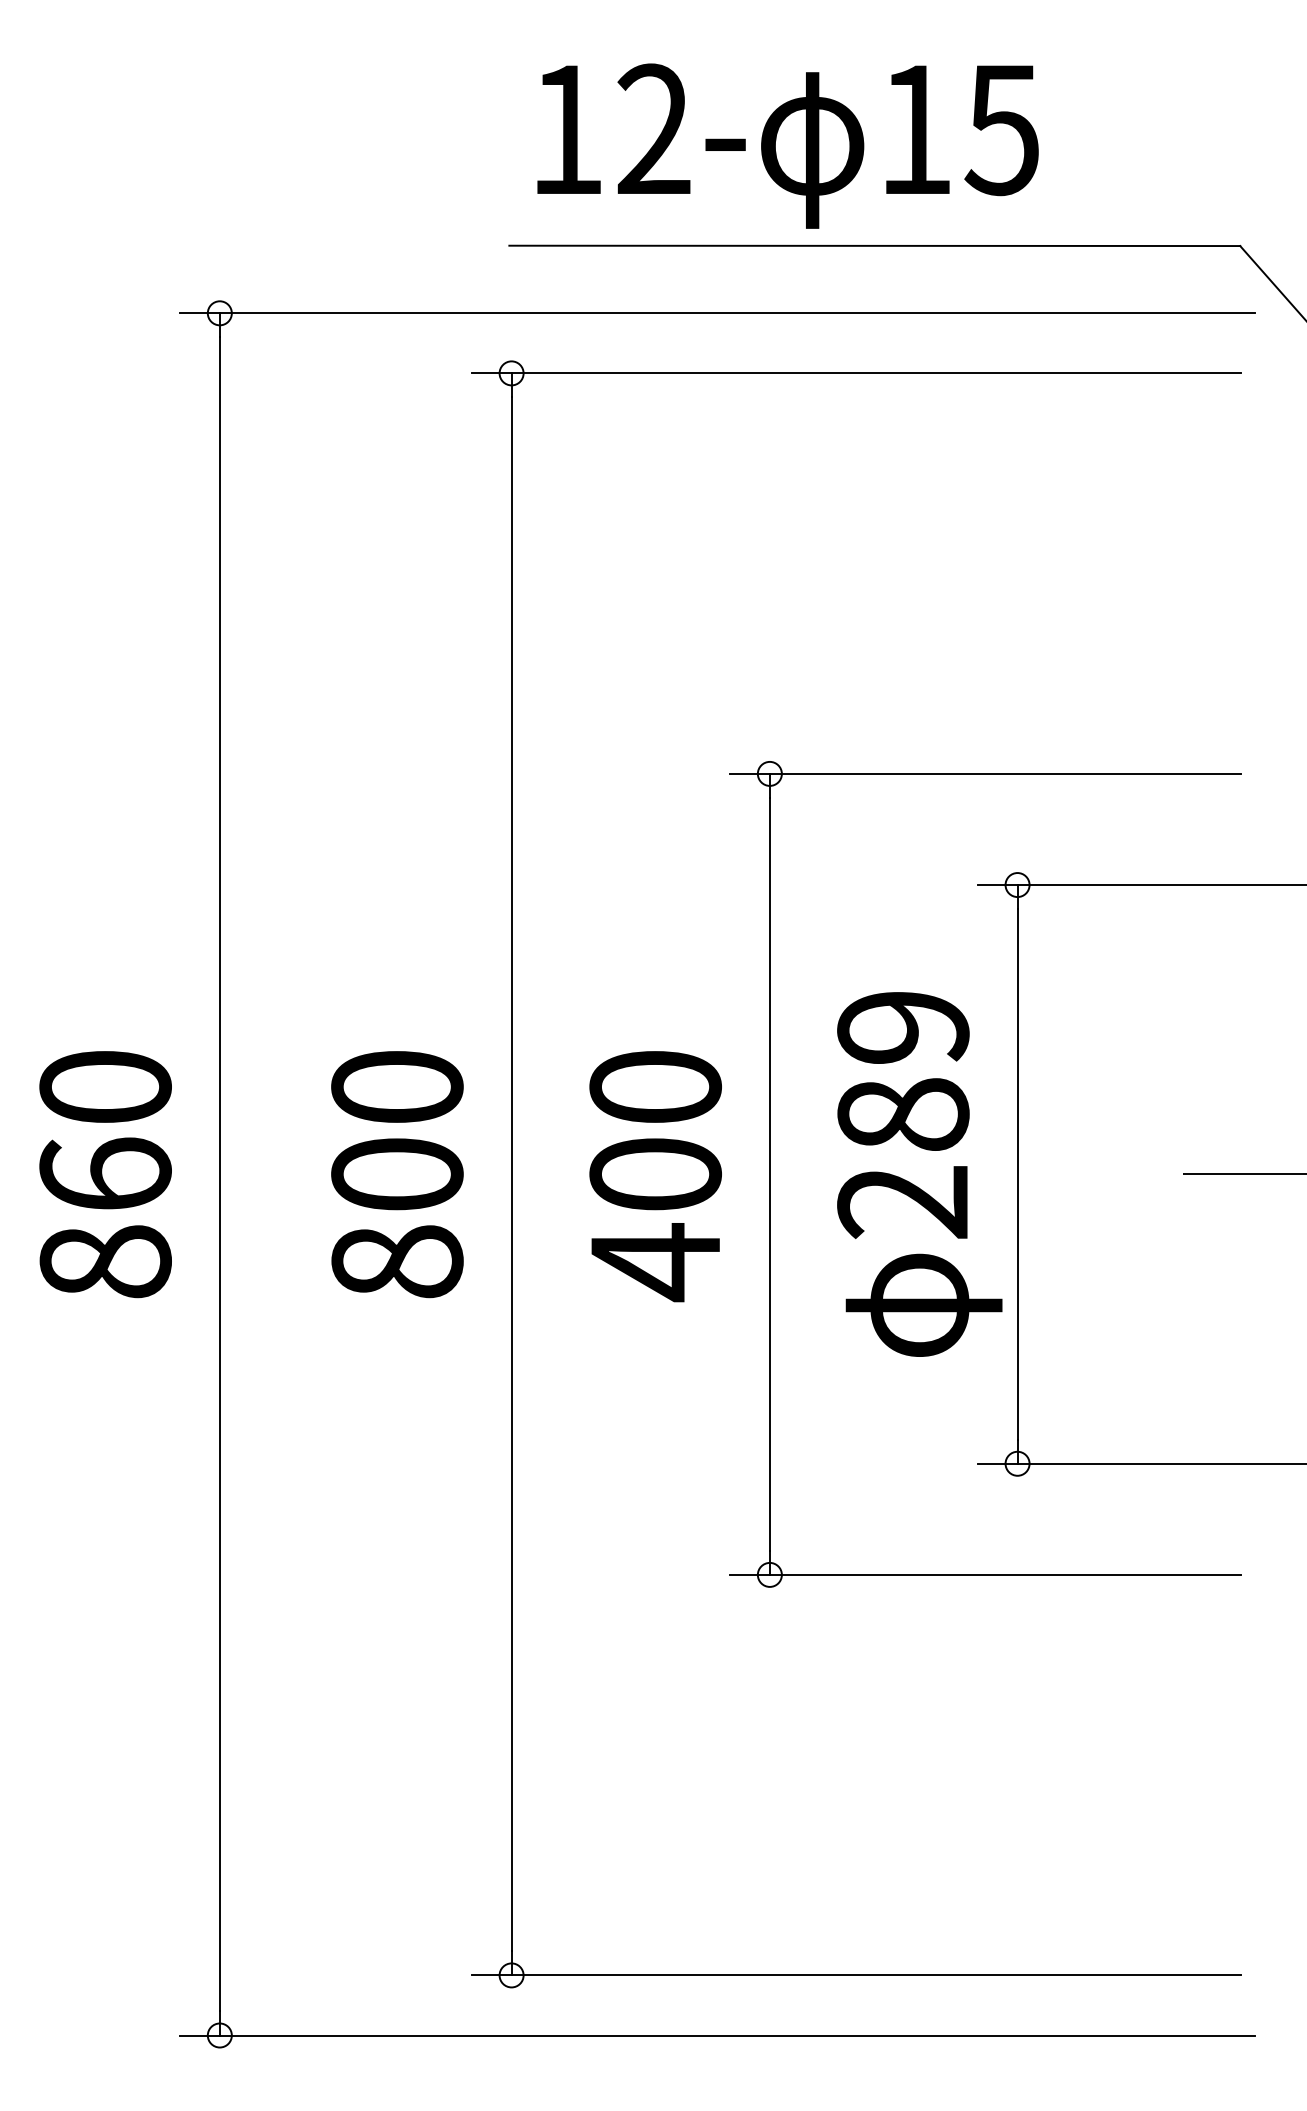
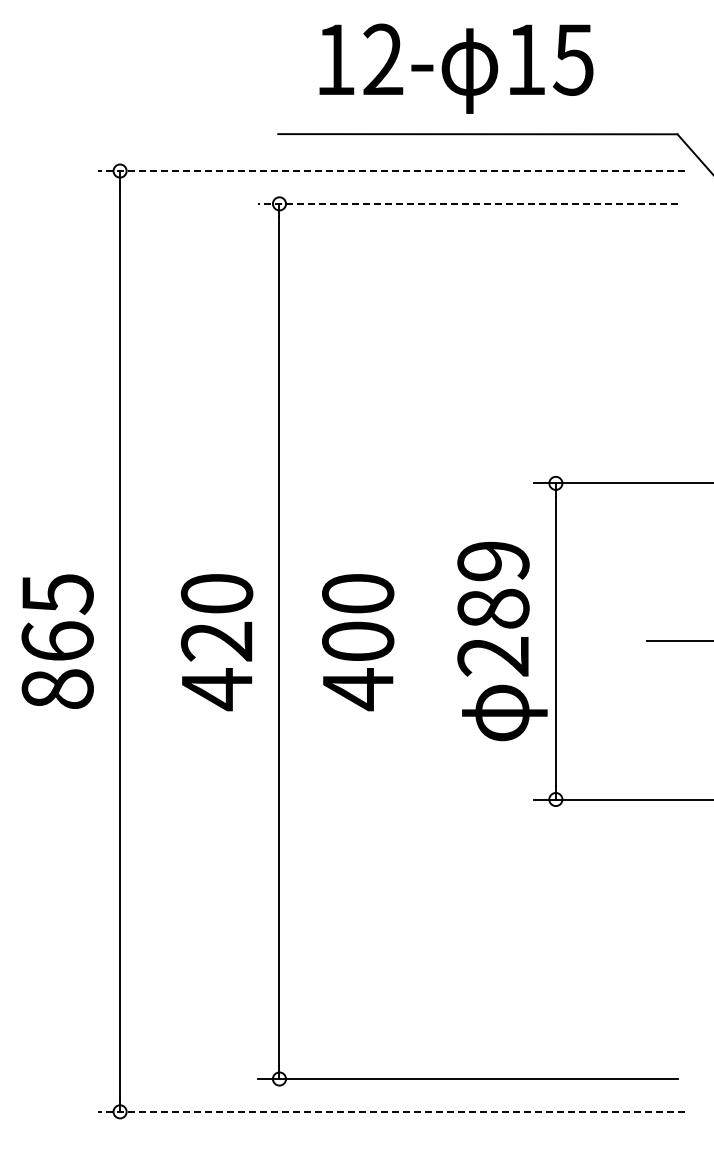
text: (788, 145) -> (456, 68), moved
line: (716, 314) -> (391, 171), solid -> dashed
line: (855, 372) -> (467, 203), solid -> dashed
text: (105, 1088) -> (57, 594), 860 -> 865
part: (771, 1174) -> (421, 641), removed
text: (398, 1220) -> (217, 666), 800 -> 420
line: (716, 2034) -> (391, 1111), solid -> dashed

